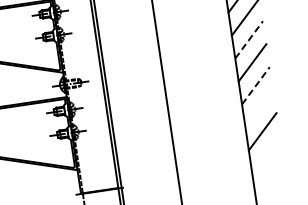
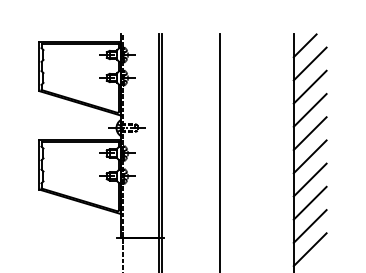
line: (249, 39) -> (310, 110), dashed -> solid
line: (256, 85) -> (310, 156), dashed -> solid
line: (258, 108) -> (309, 179), added
line: (265, 154) -> (309, 226), added
line: (268, 177) -> (309, 249), added

